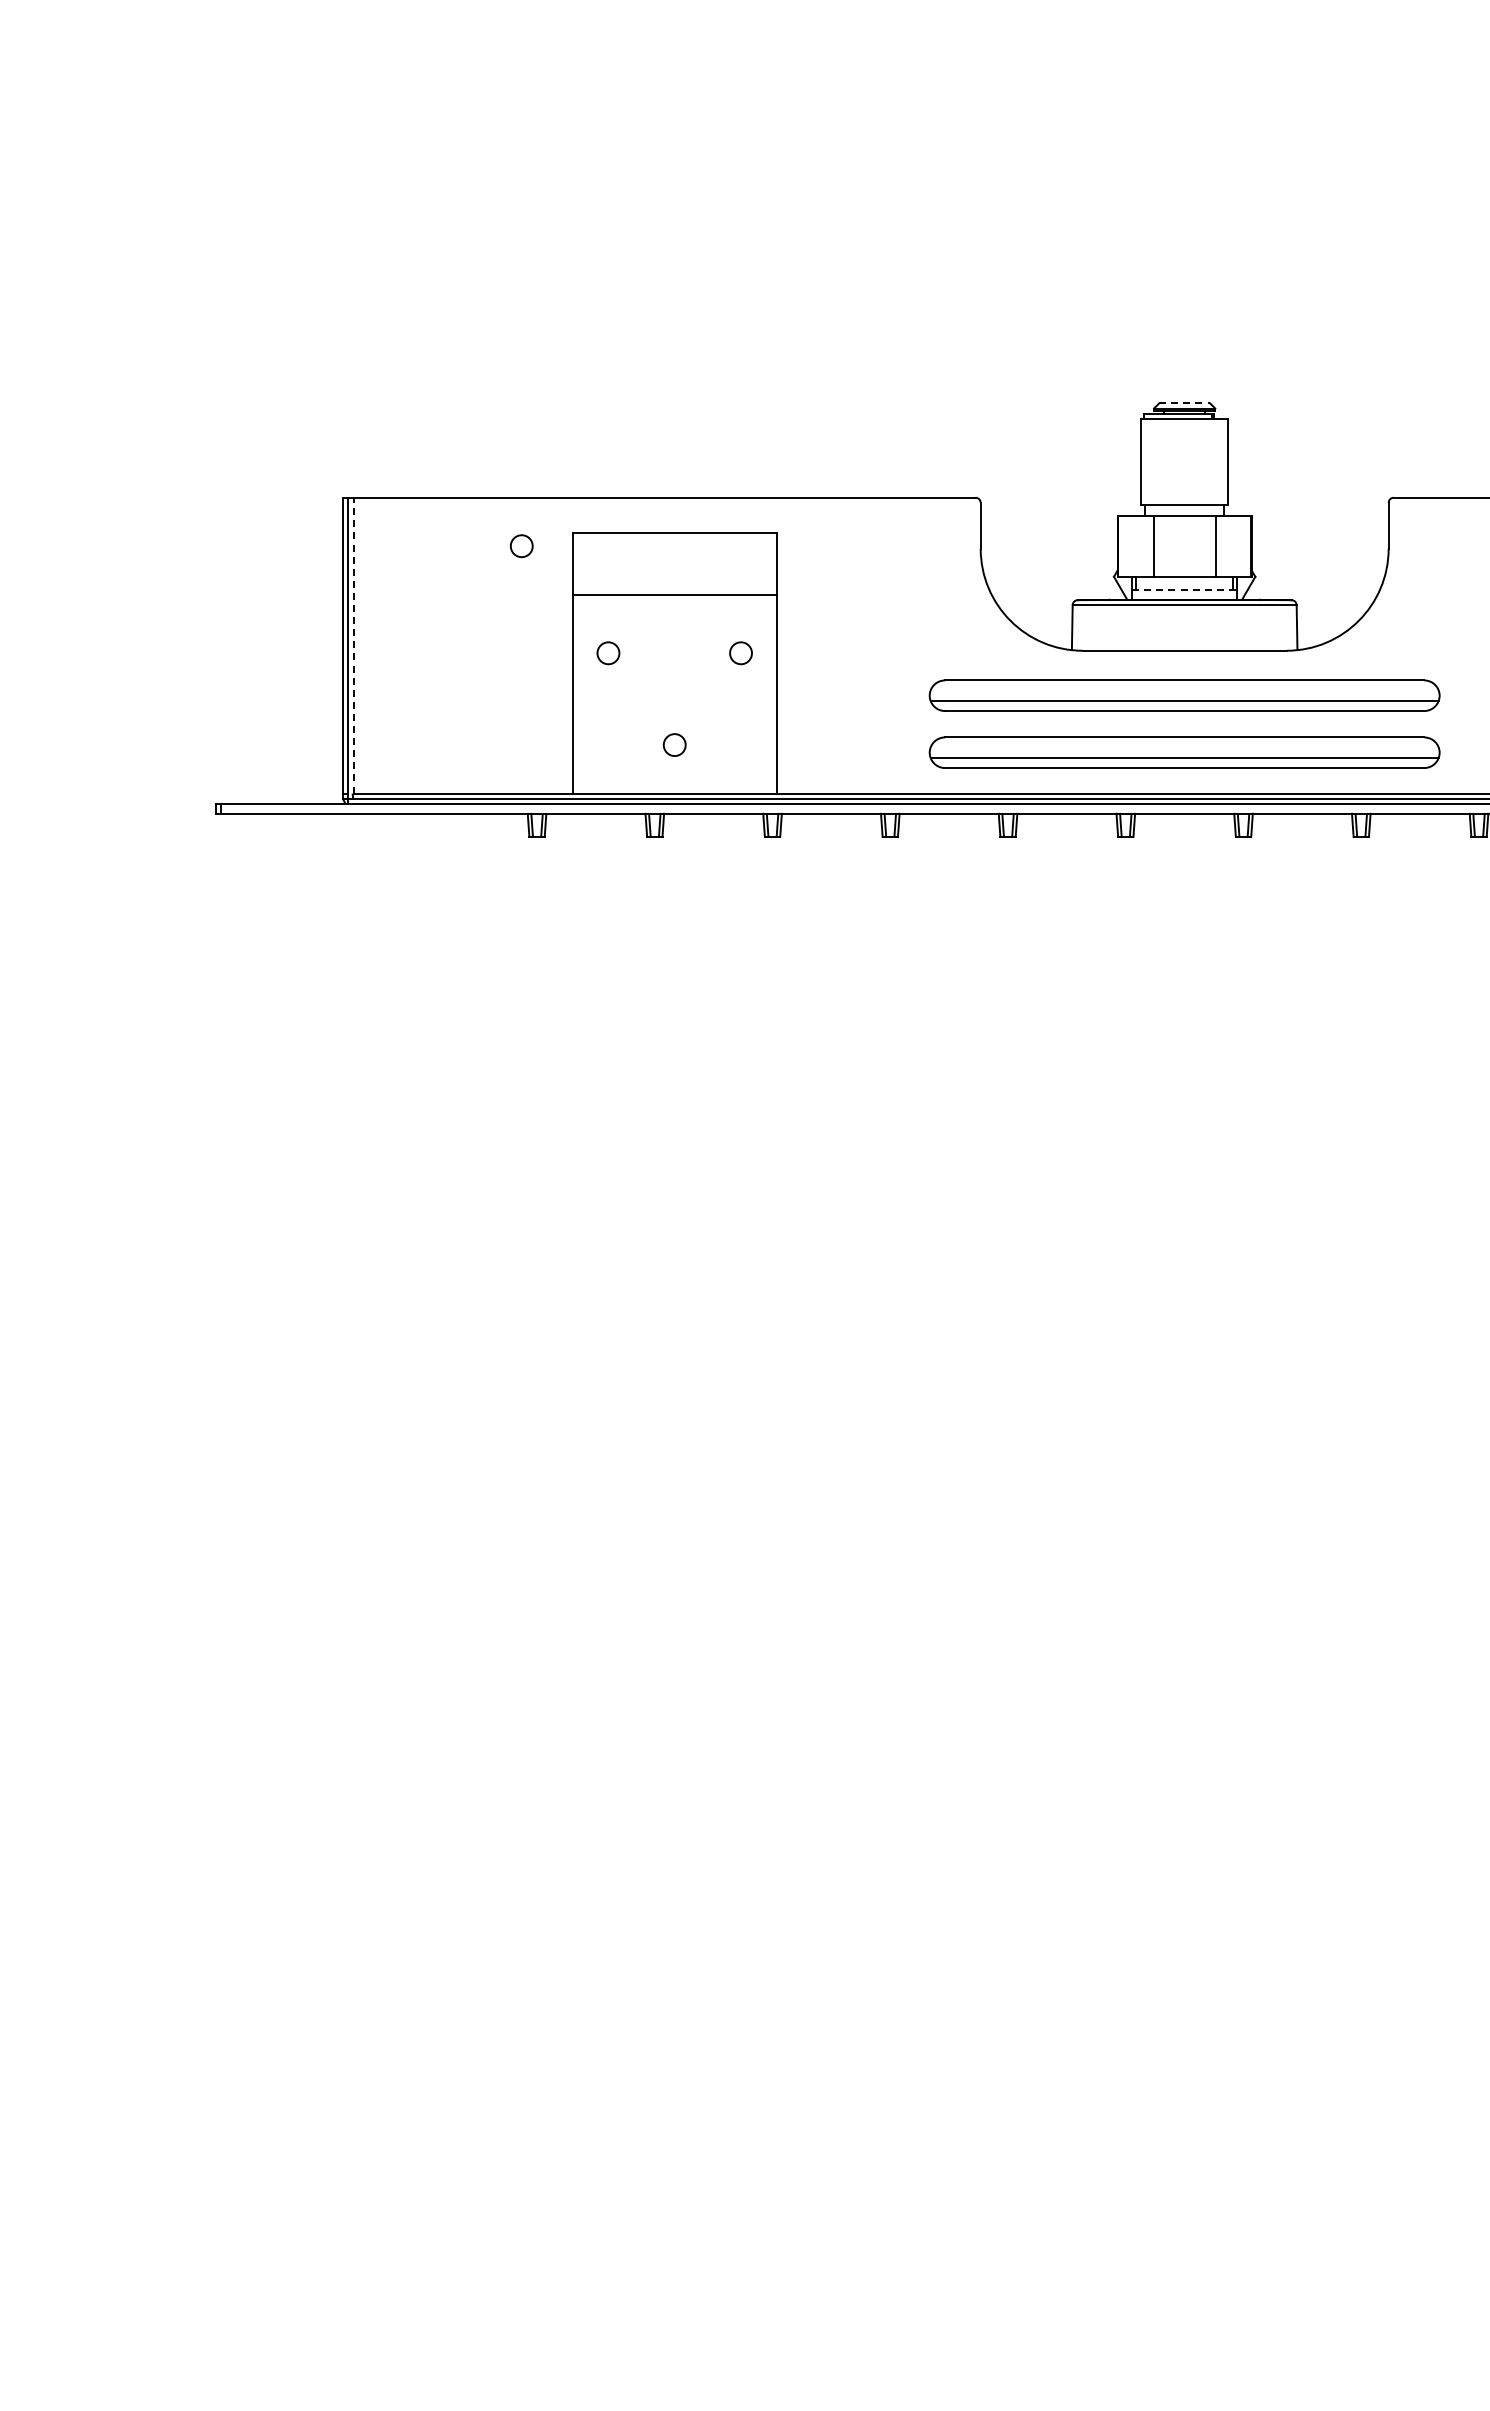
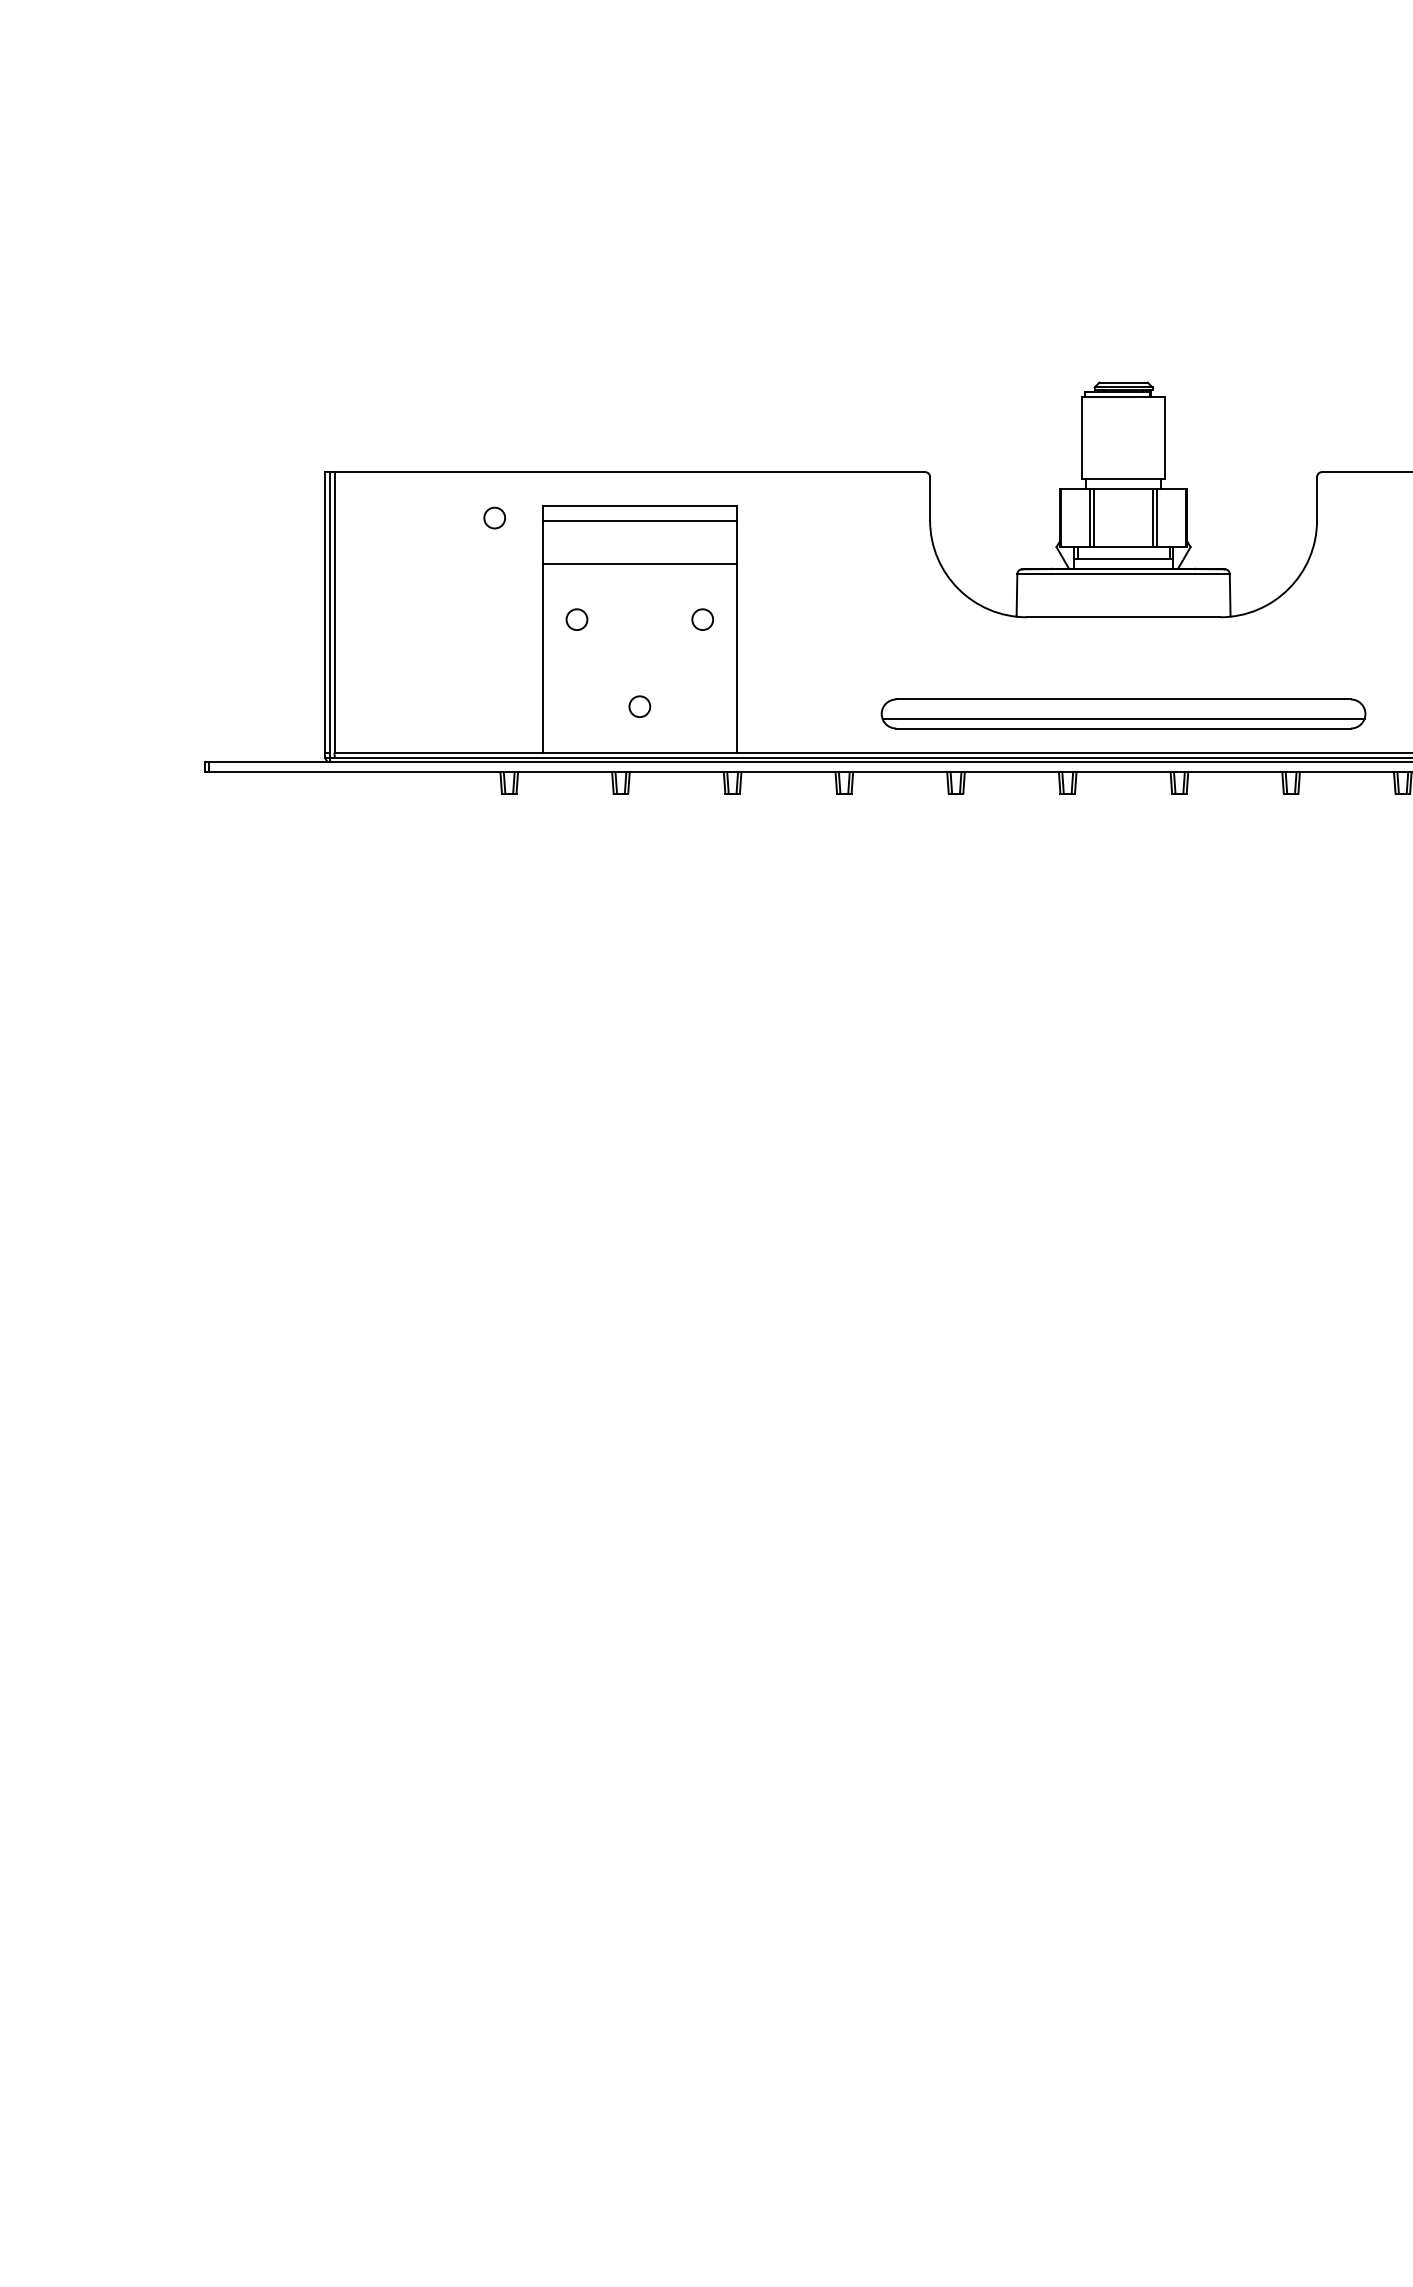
line: (1185, 403) -> (1124, 382), dashed -> solid
line: (1149, 545) -> (1090, 517), added
line: (1220, 545) -> (1157, 517), added
line: (674, 548) -> (639, 520), added
line: (1184, 589) -> (1123, 559), dashed -> solid
line: (353, 645) -> (335, 612), dashed -> solid
part: (1184, 695) -> (1123, 659), removed

